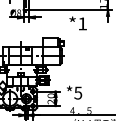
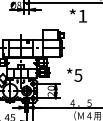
text: (74, 92) -> (74, 74), moved

